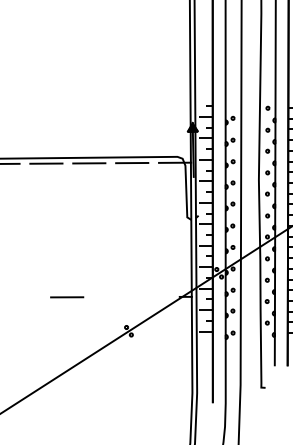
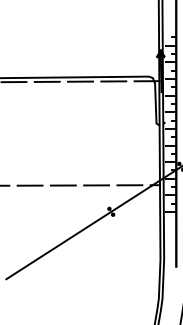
line: (152, 296) -> (129, 184), added
line: (24, 297) -> (30, 185), added
line: (109, 297) -> (96, 185), added

